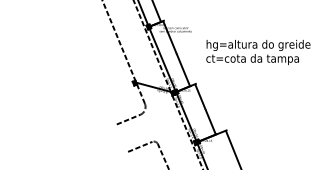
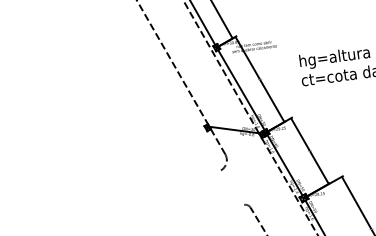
line: (128, 119) -> (205, 179), removed
line: (140, 146) -> (226, 214), removed

